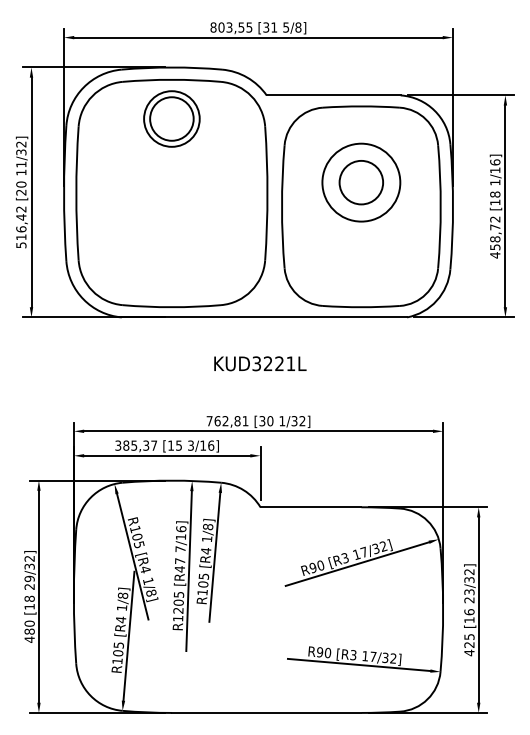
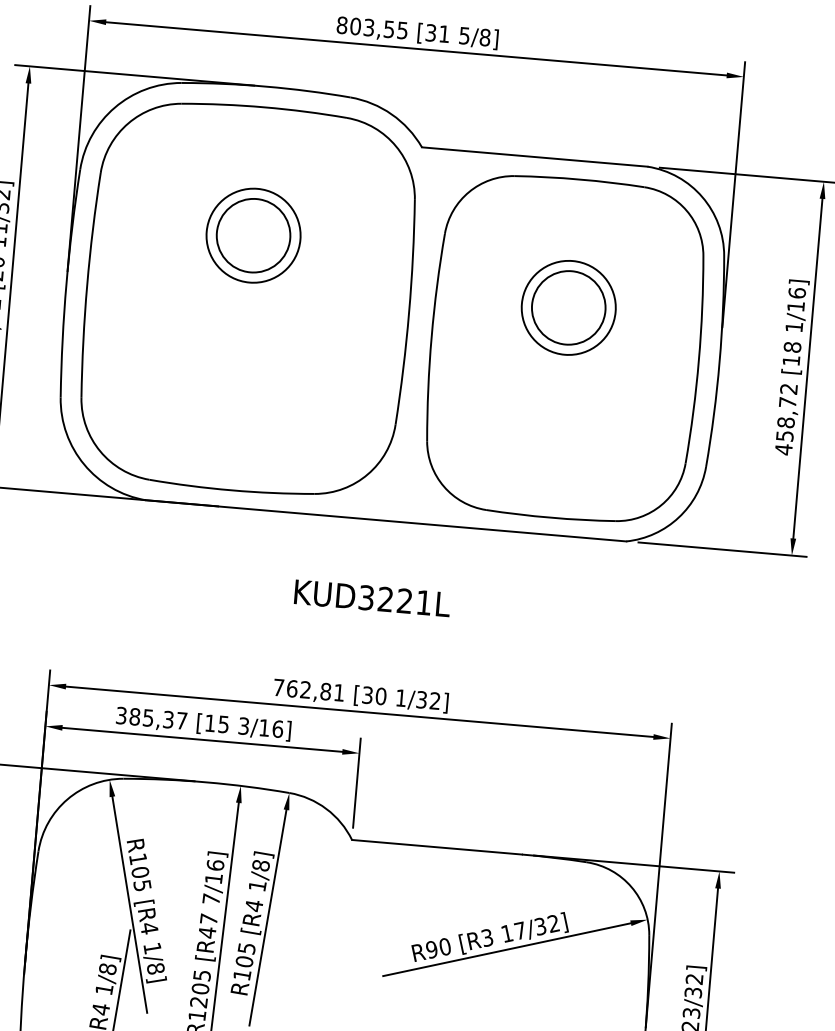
part: (171, 118) -> (252, 234), moved
circle: (361, 182) -> (569, 307), size x0.71

